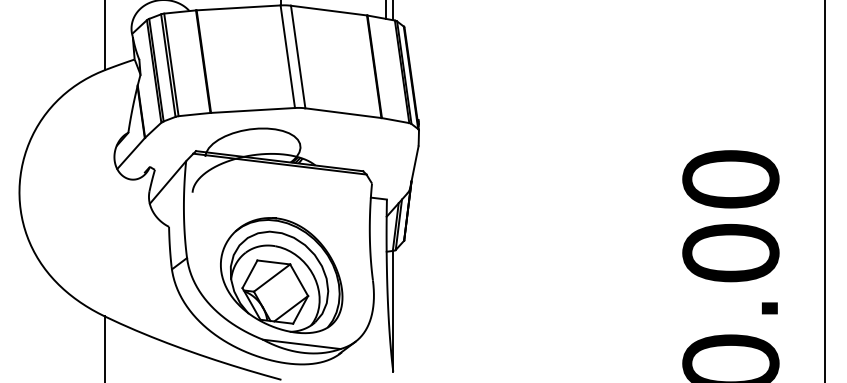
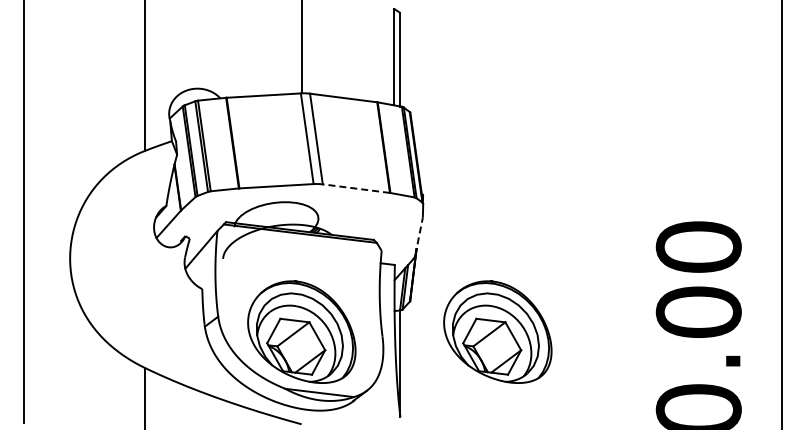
line: (343, 113) -> (356, 188), solid -> dashed
line: (414, 167) -> (419, 236), solid -> dashed
part: (503, 274) -> (497, 331), added

